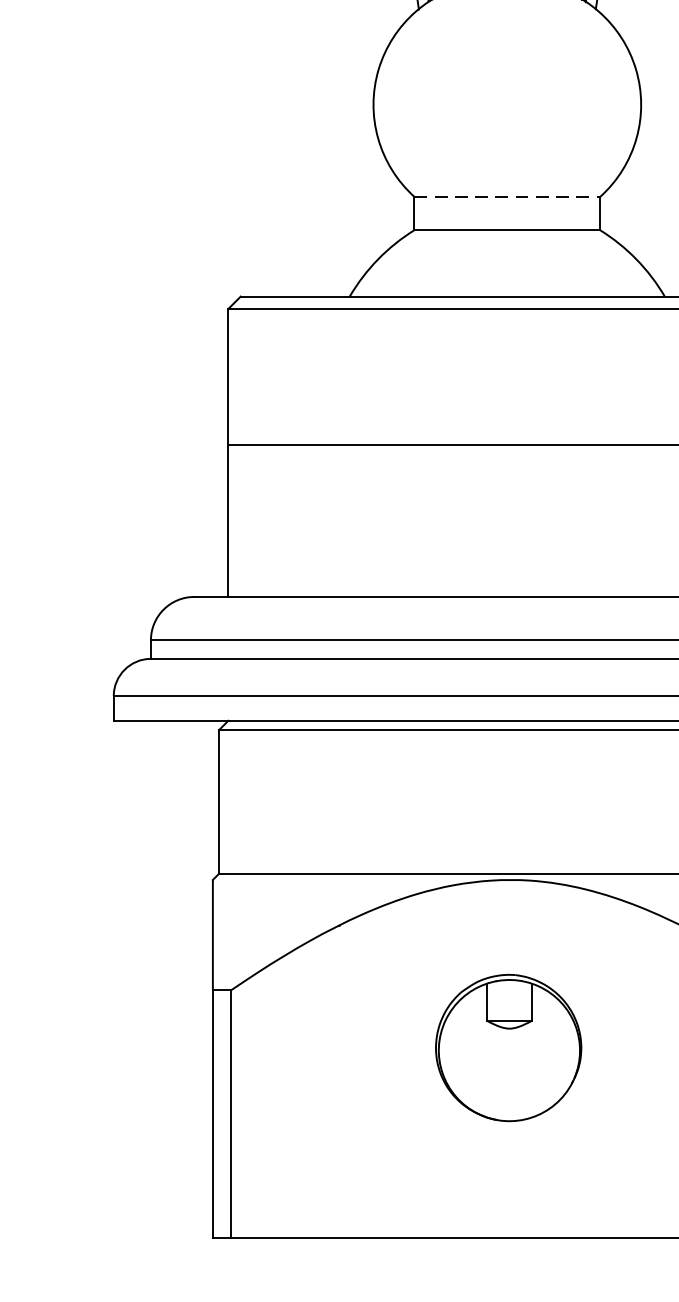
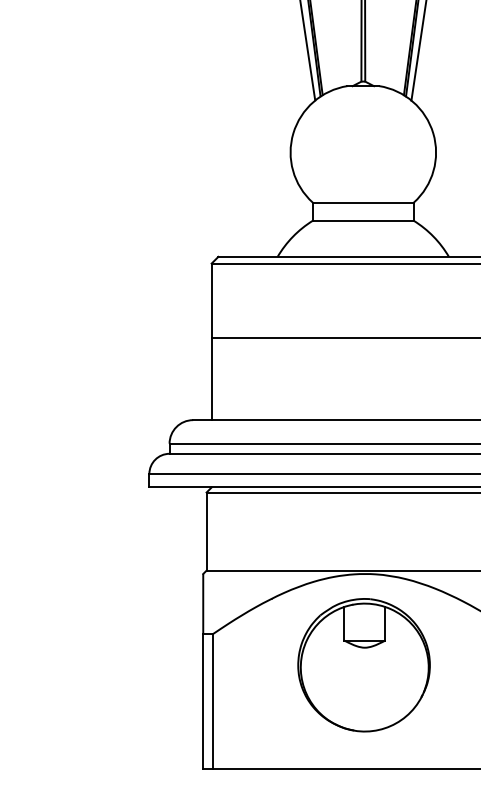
line: (507, 196) -> (363, 202), dashed -> solid
part: (507, 1048) -> (363, 665), size x1.67

